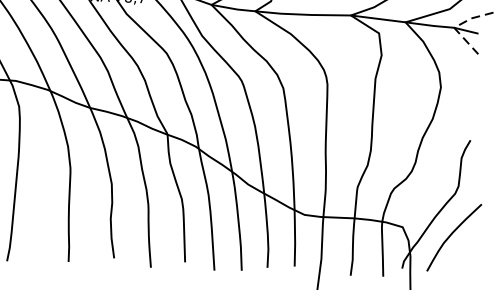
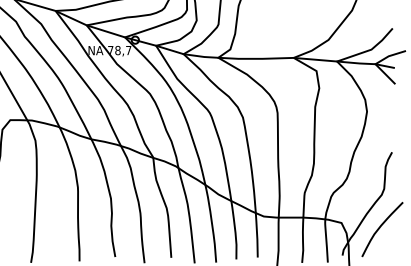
line: (456, 25) -> (377, 62), dashed -> solid

